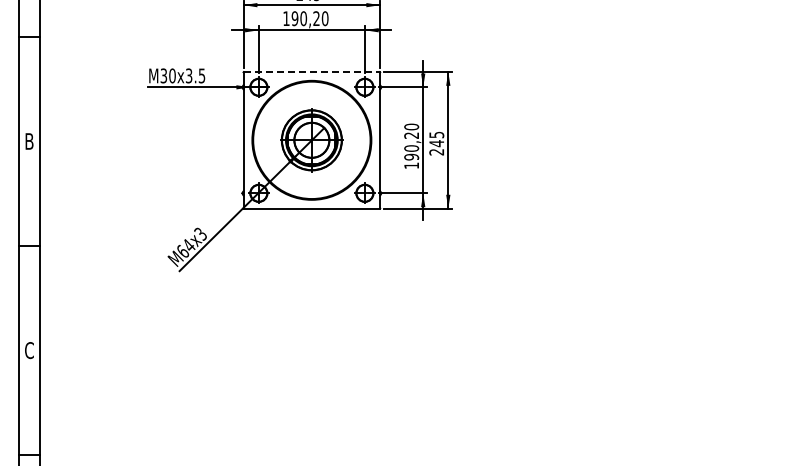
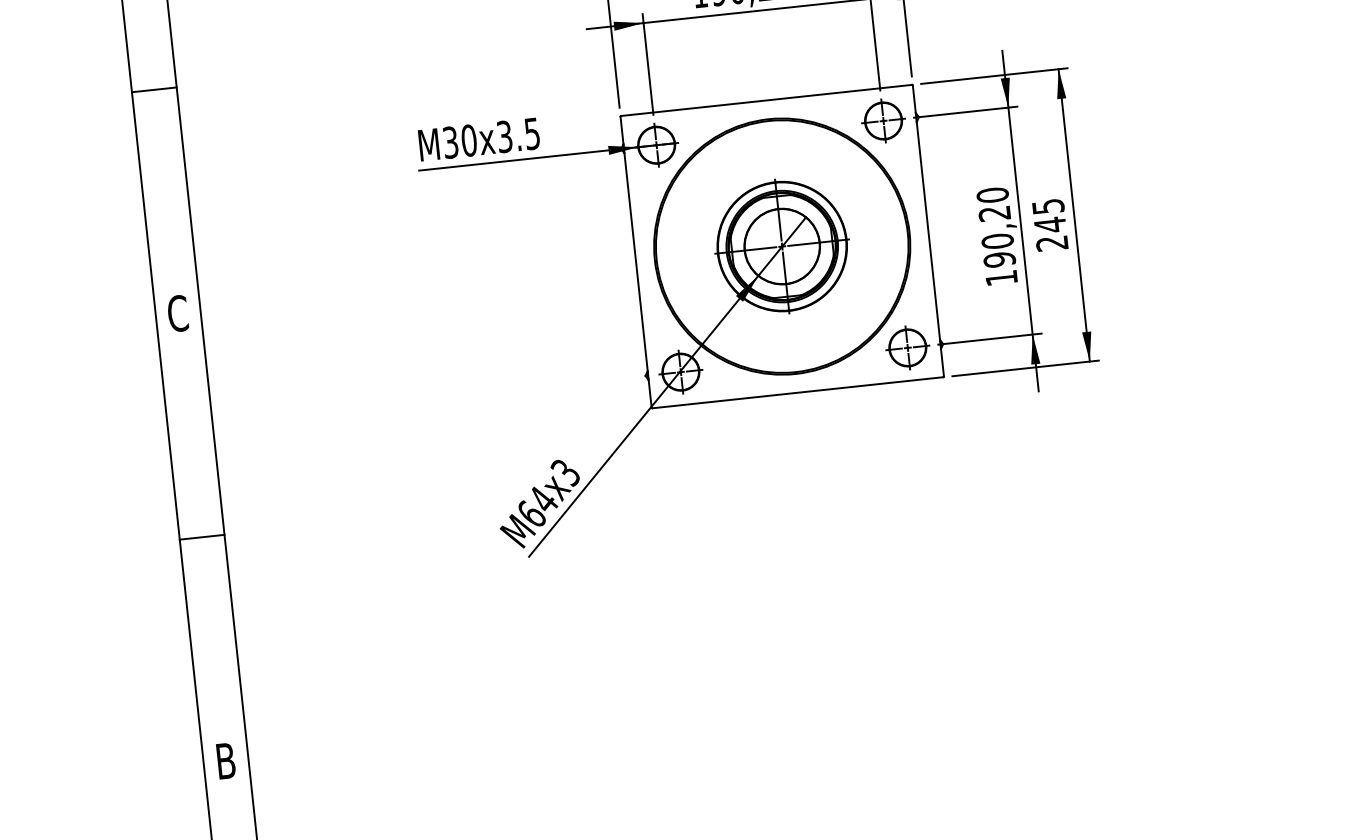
line: (312, 72) -> (768, 101), dashed -> solid
text: (29, 141) -> (178, 313), B -> C
text: (29, 350) -> (225, 760), C -> B

